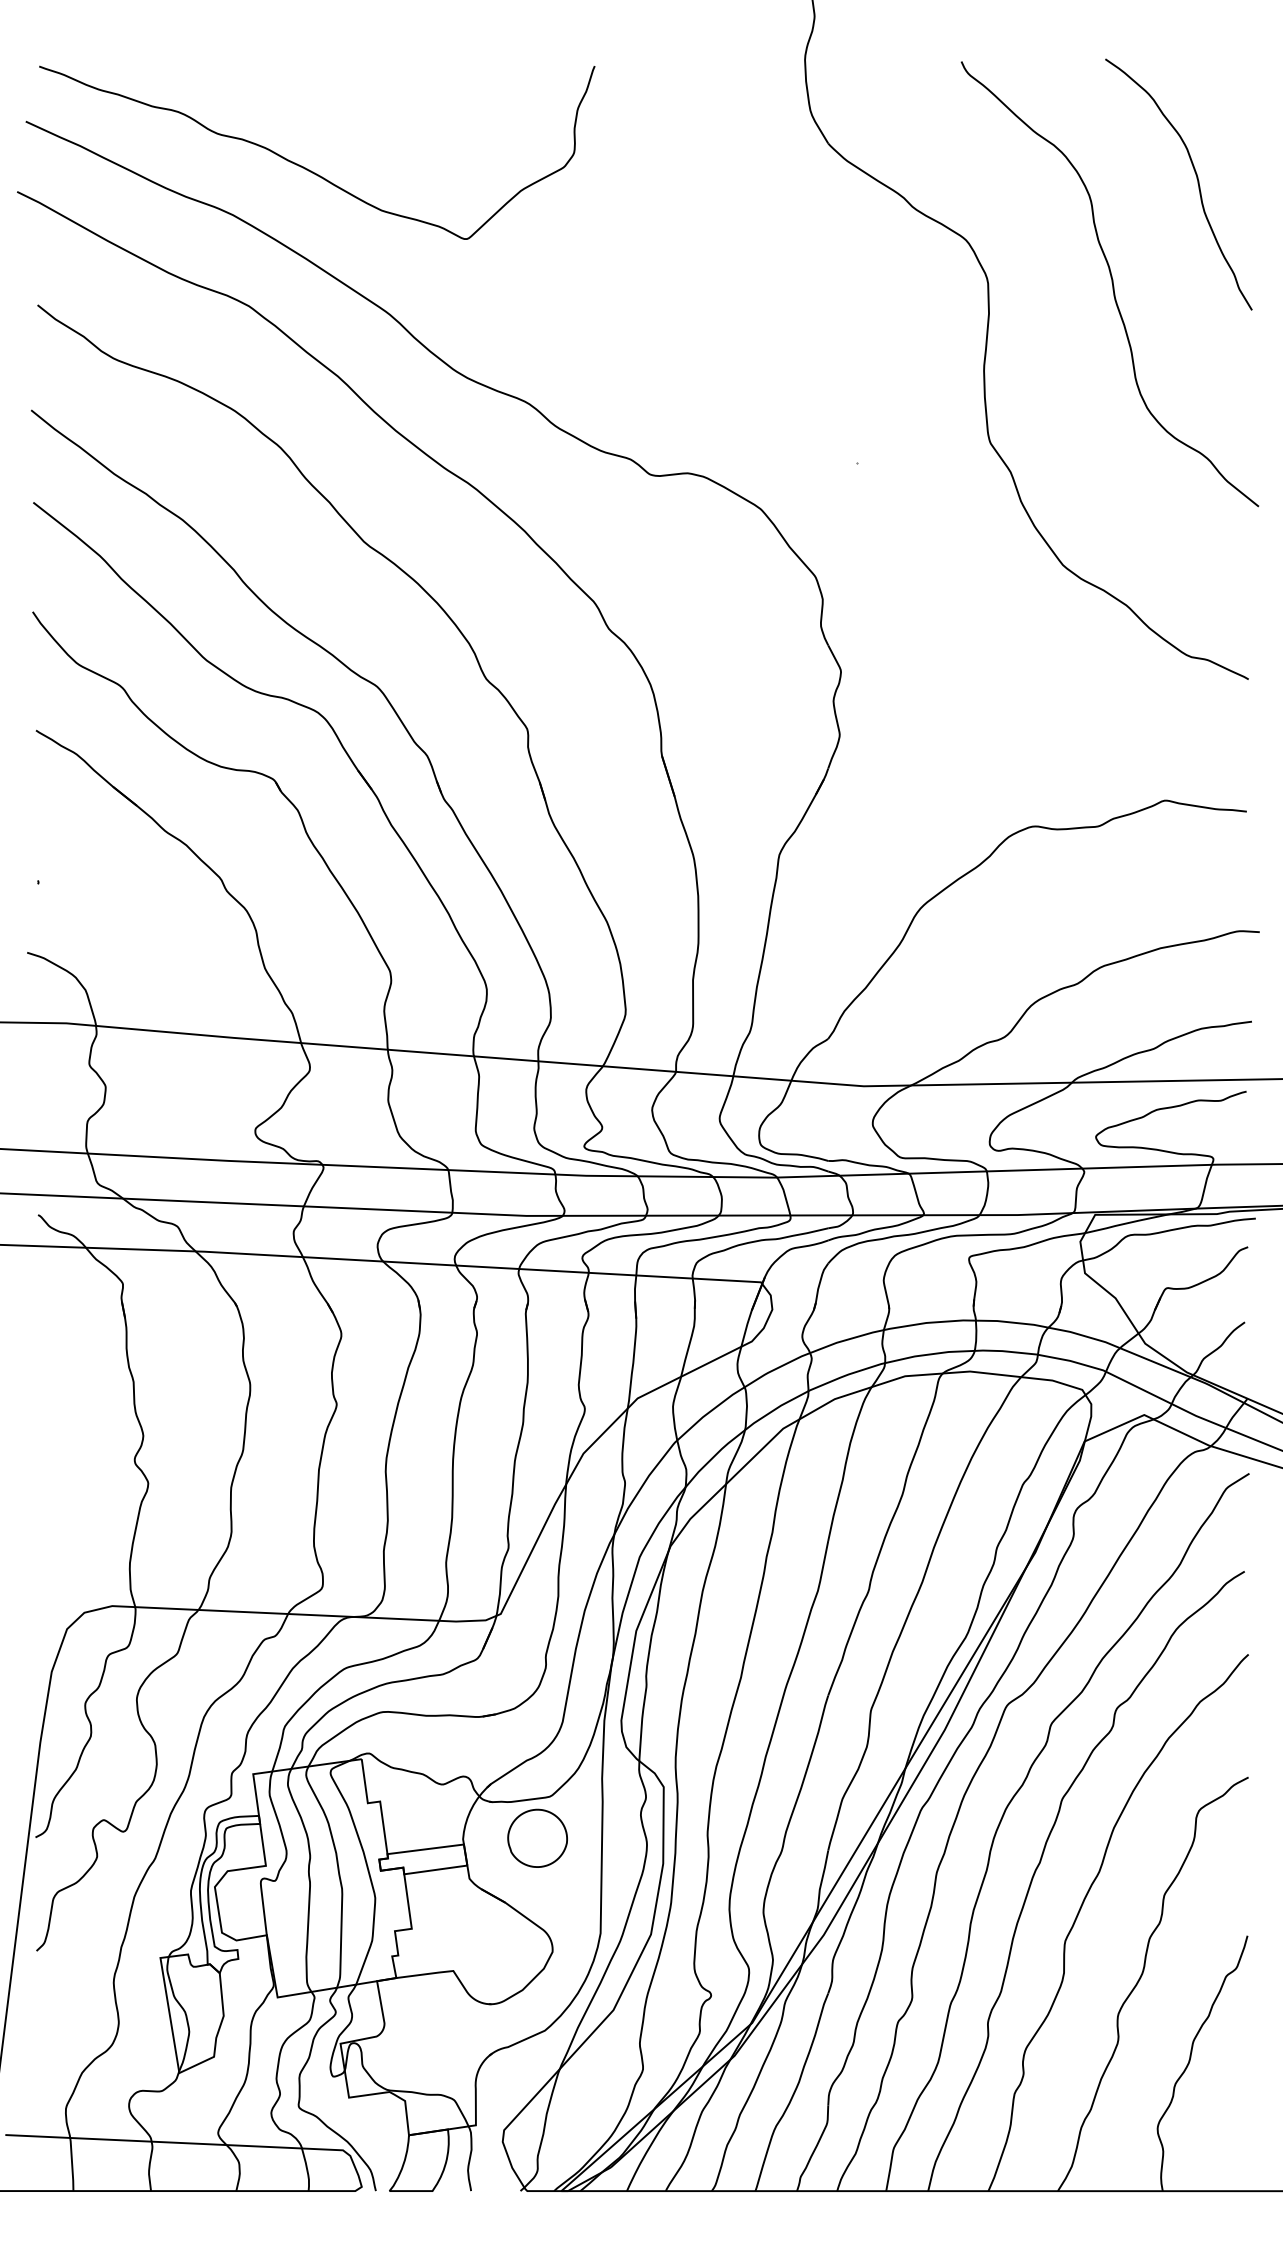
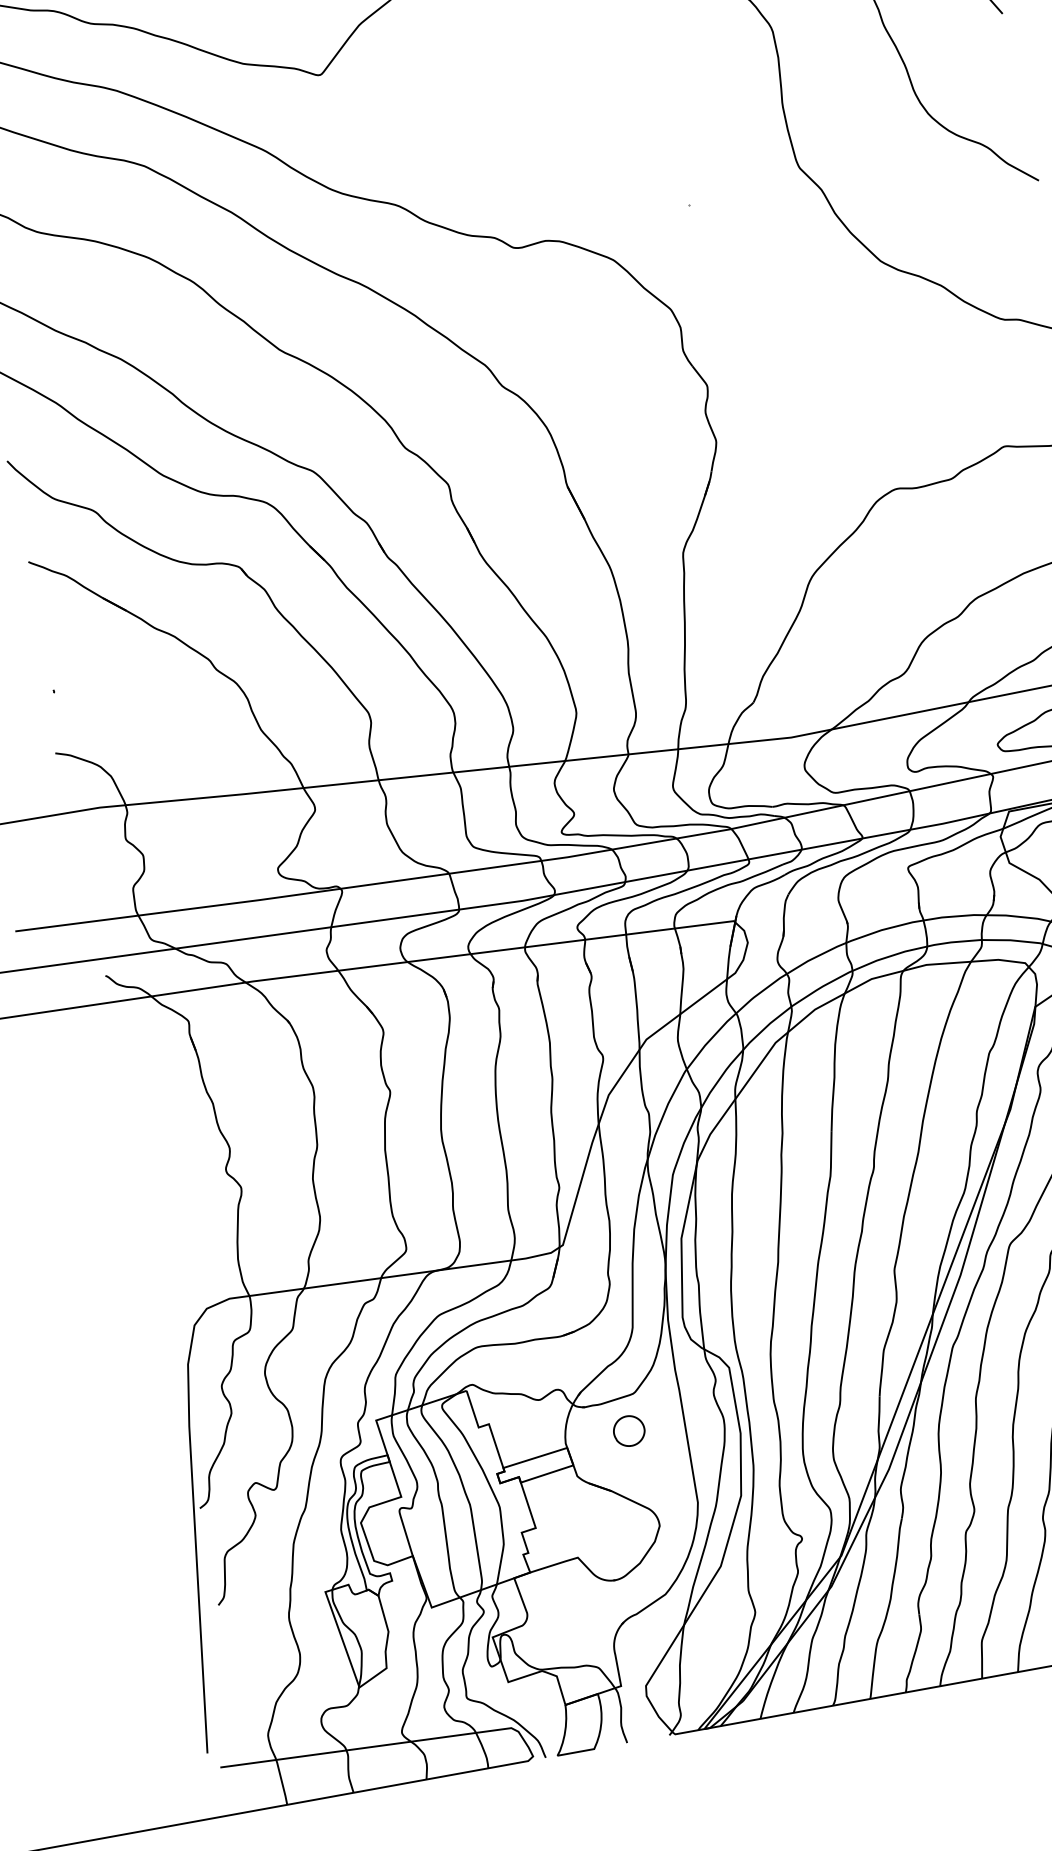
part: (537, 1837) -> (629, 1430), size x0.6

